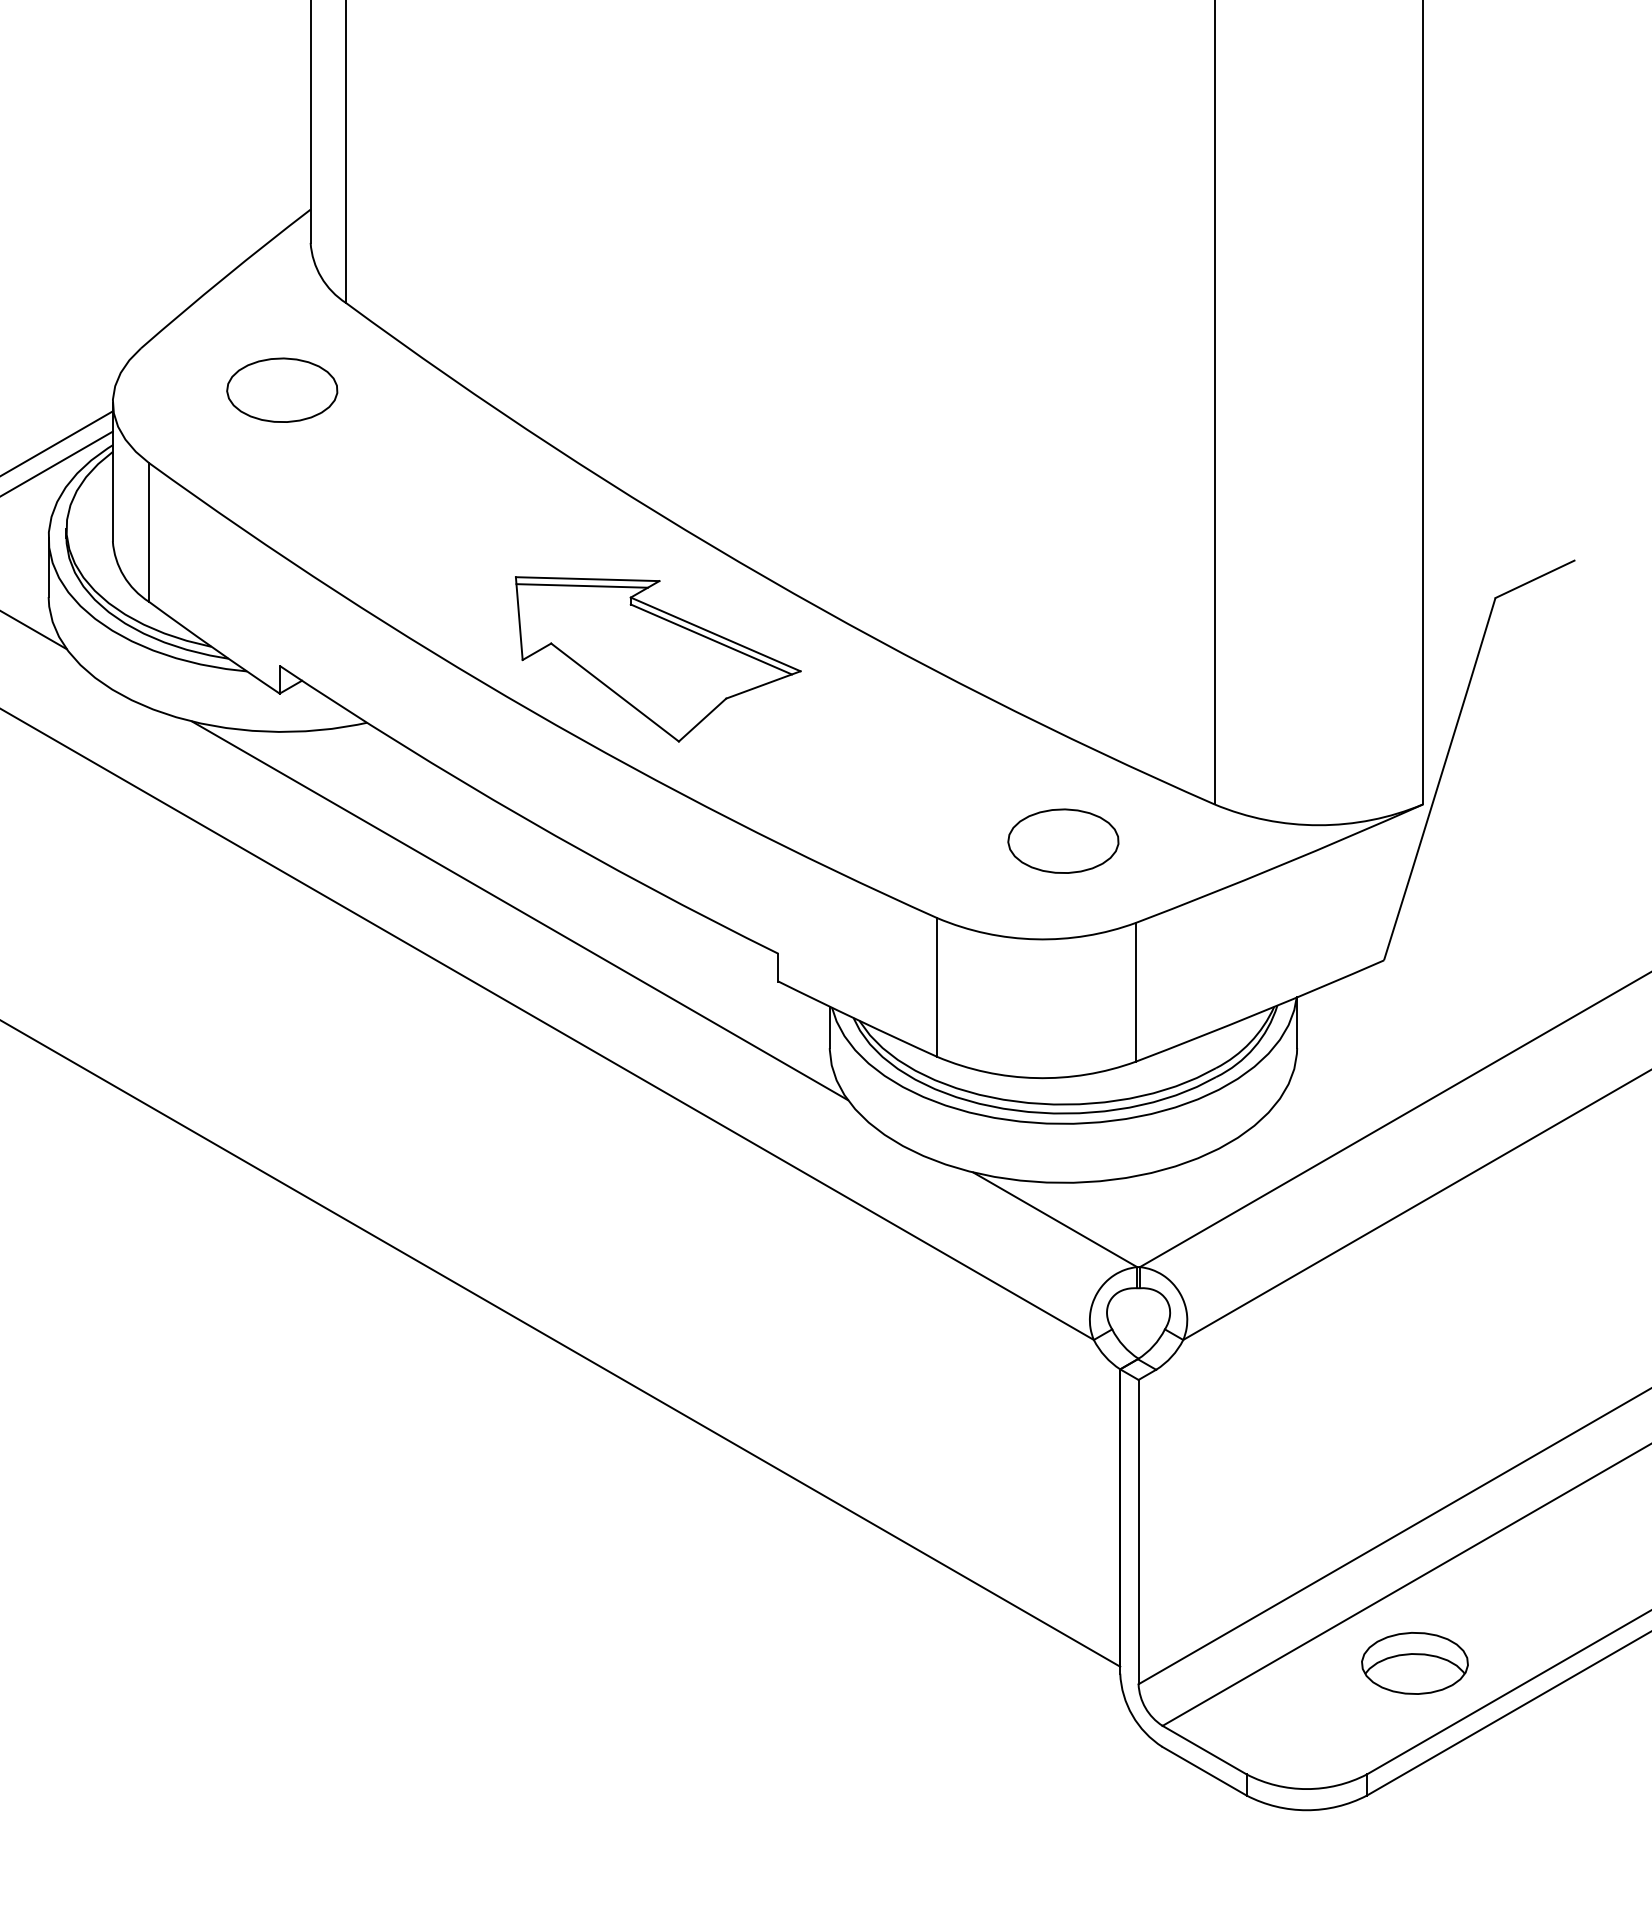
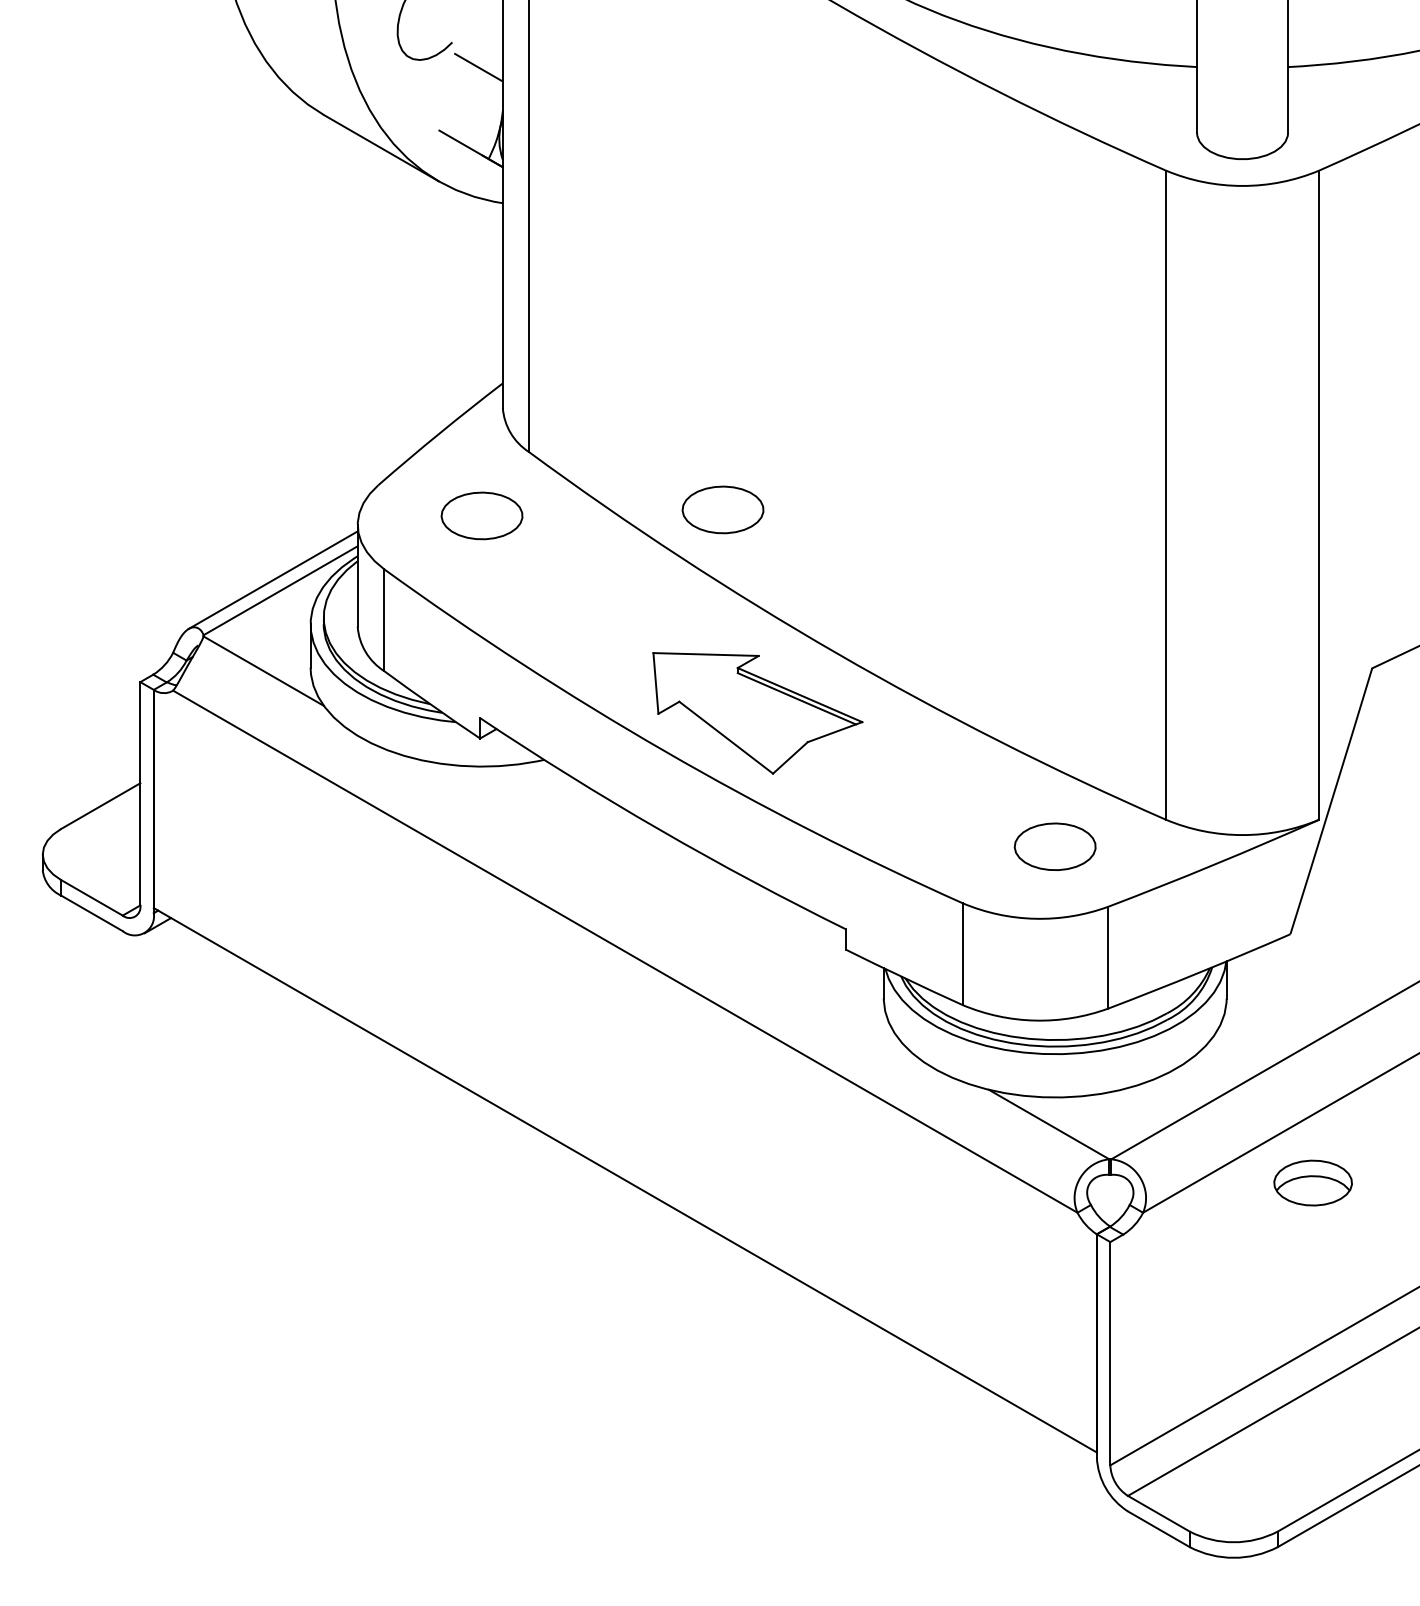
part: (610, 381) -> (722, 509), added
line: (581, 585) -> (701, 659), removed
line: (520, 910) -> (656, 897), removed
part: (1414, 1662) -> (1312, 1182), moved

